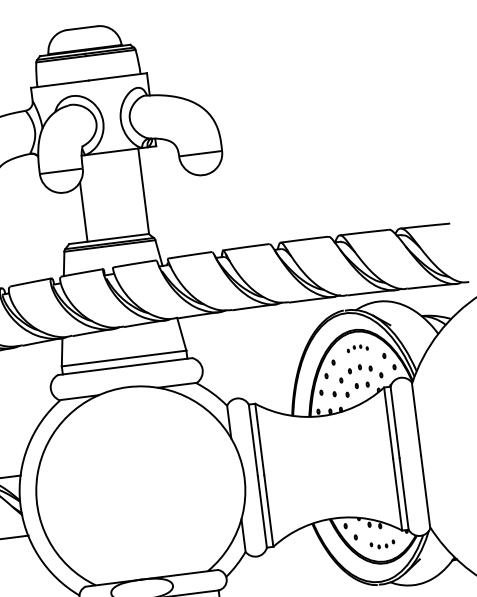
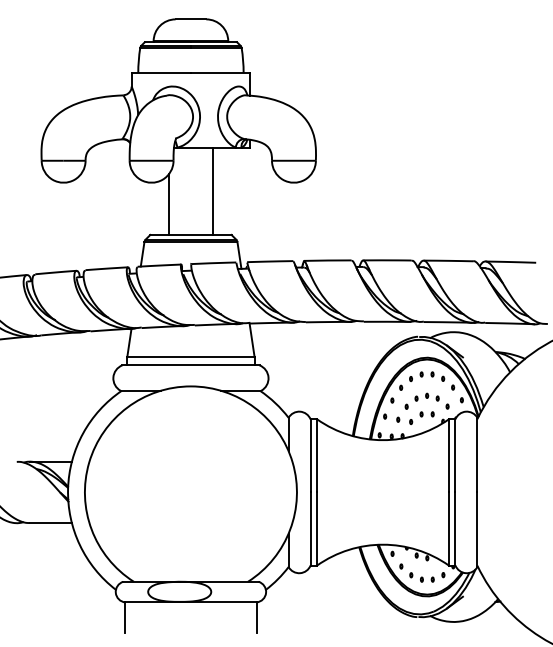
line: (143, 190) -> (212, 190), moved
part: (357, 348) -> (427, 376), size x1.67
part: (382, 544) -> (427, 577), size x1.43

